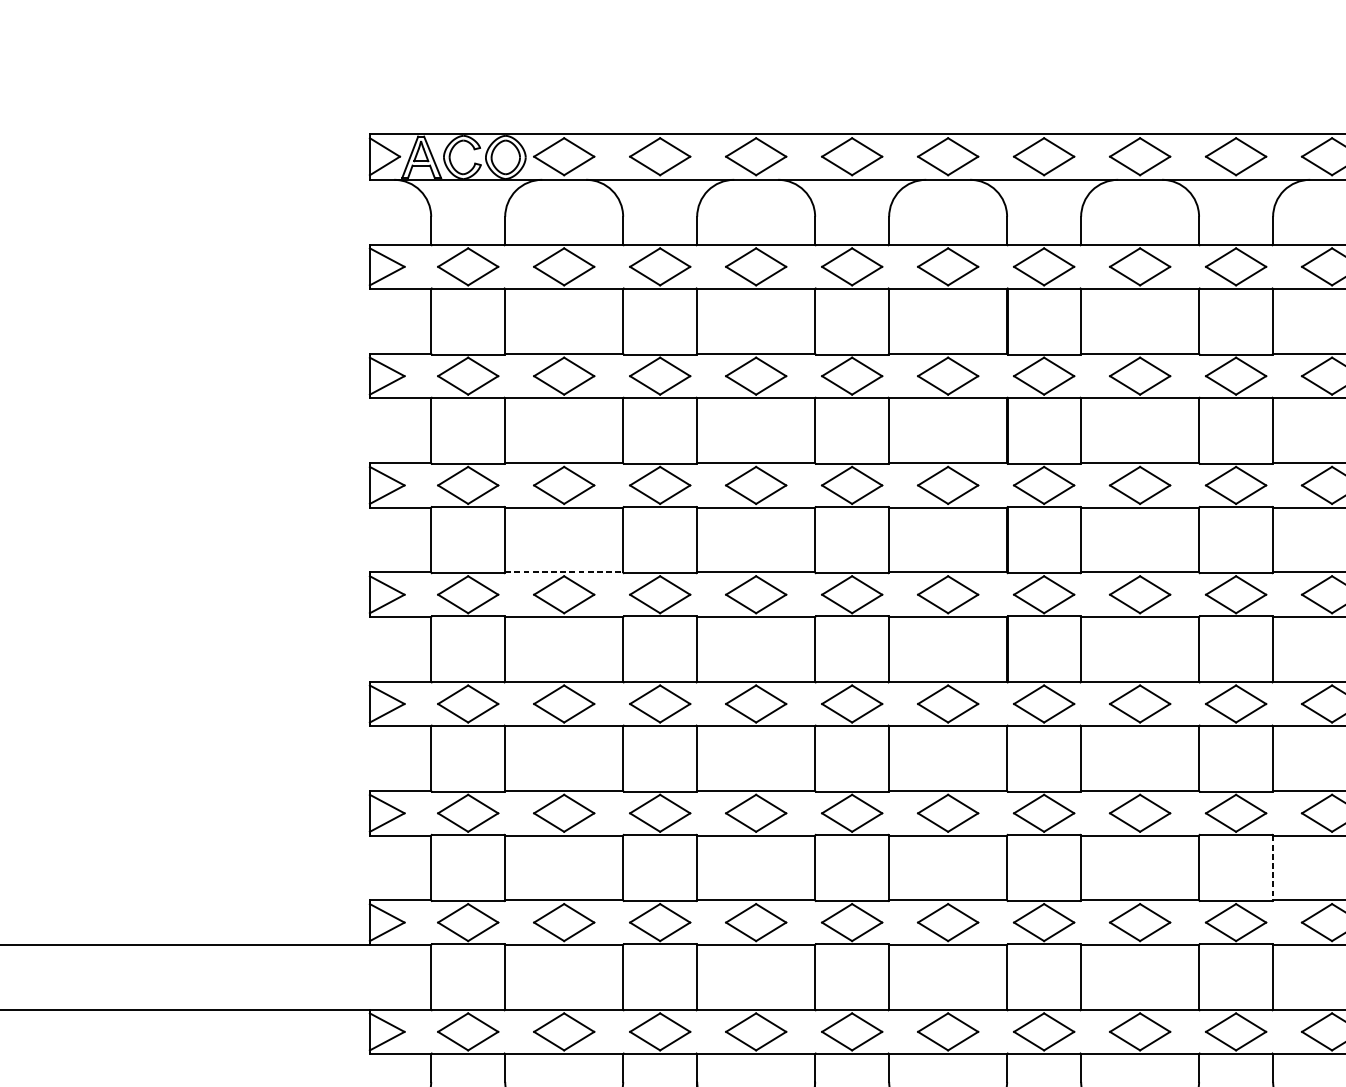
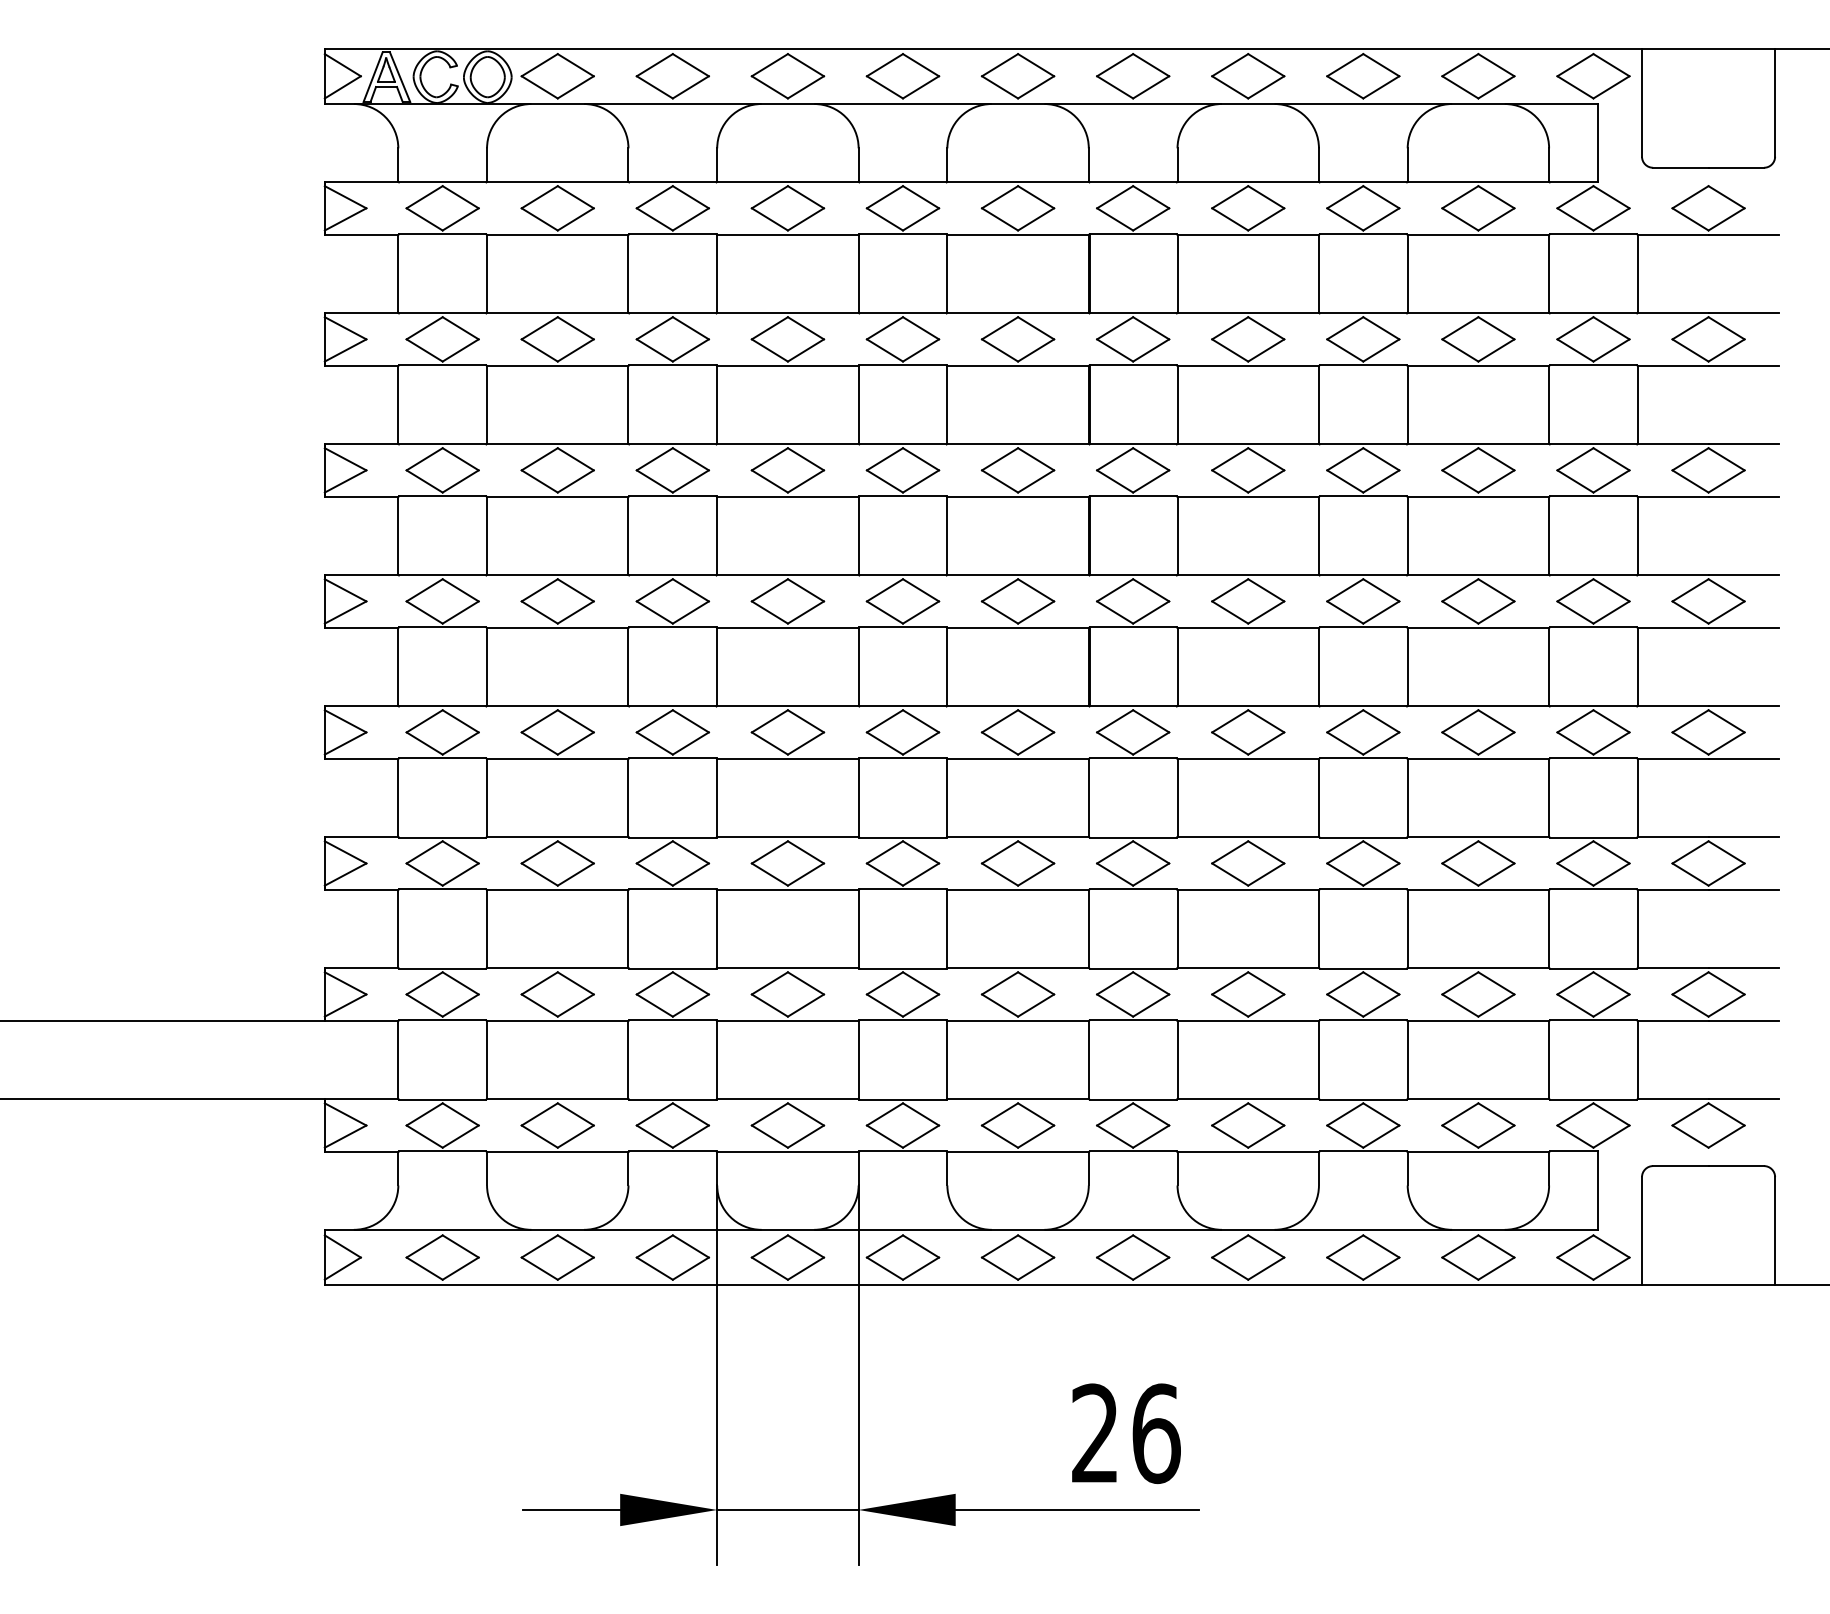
line: (563, 572) -> (557, 574), dashed -> solid
line: (1272, 867) -> (1407, 928), dashed -> solid

